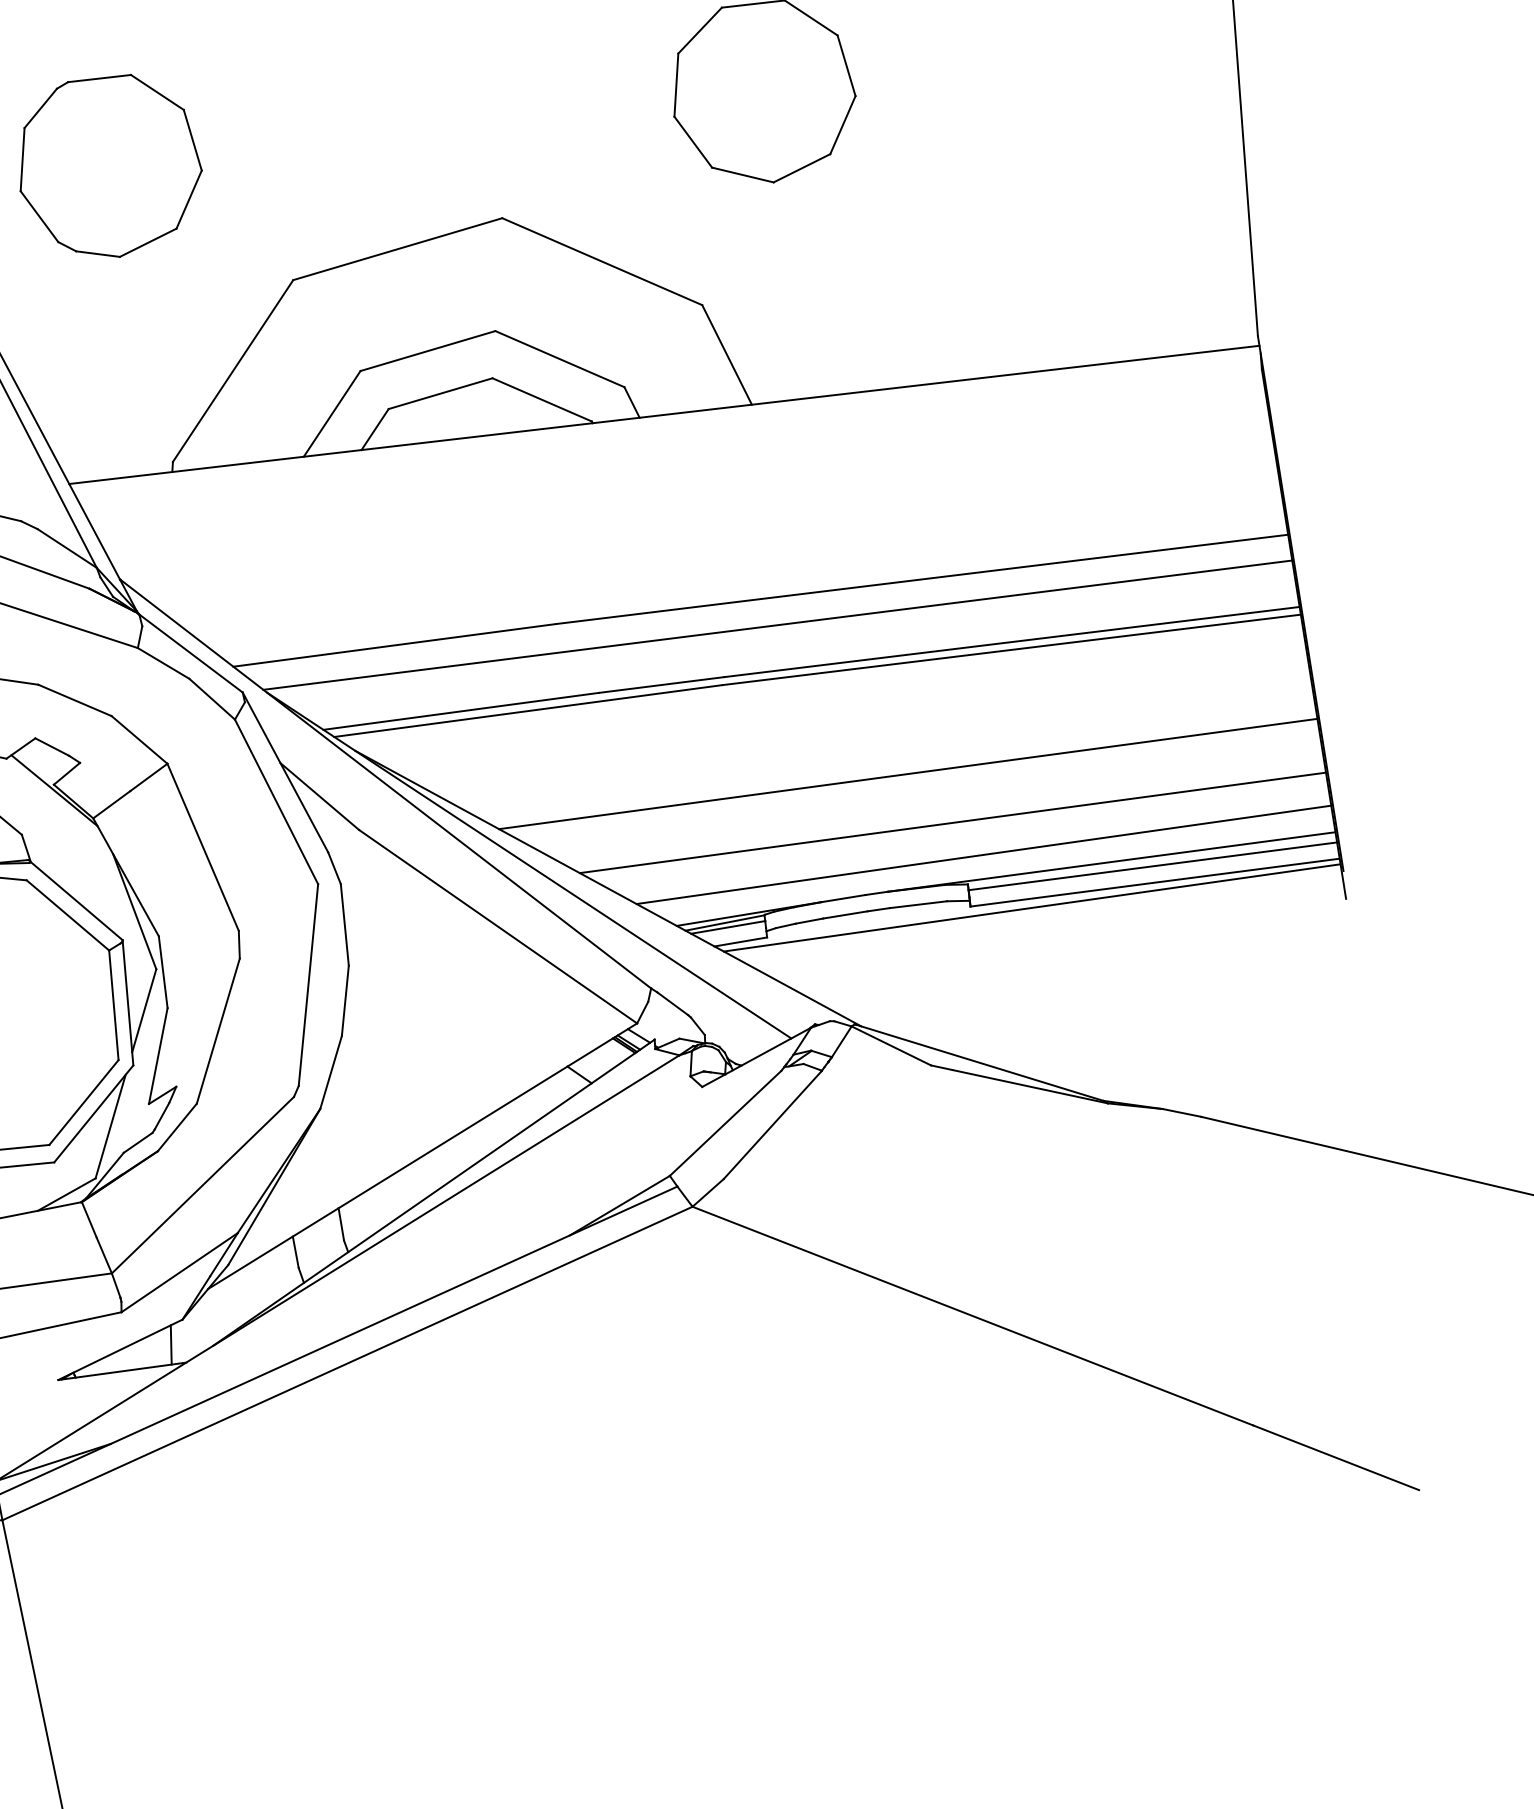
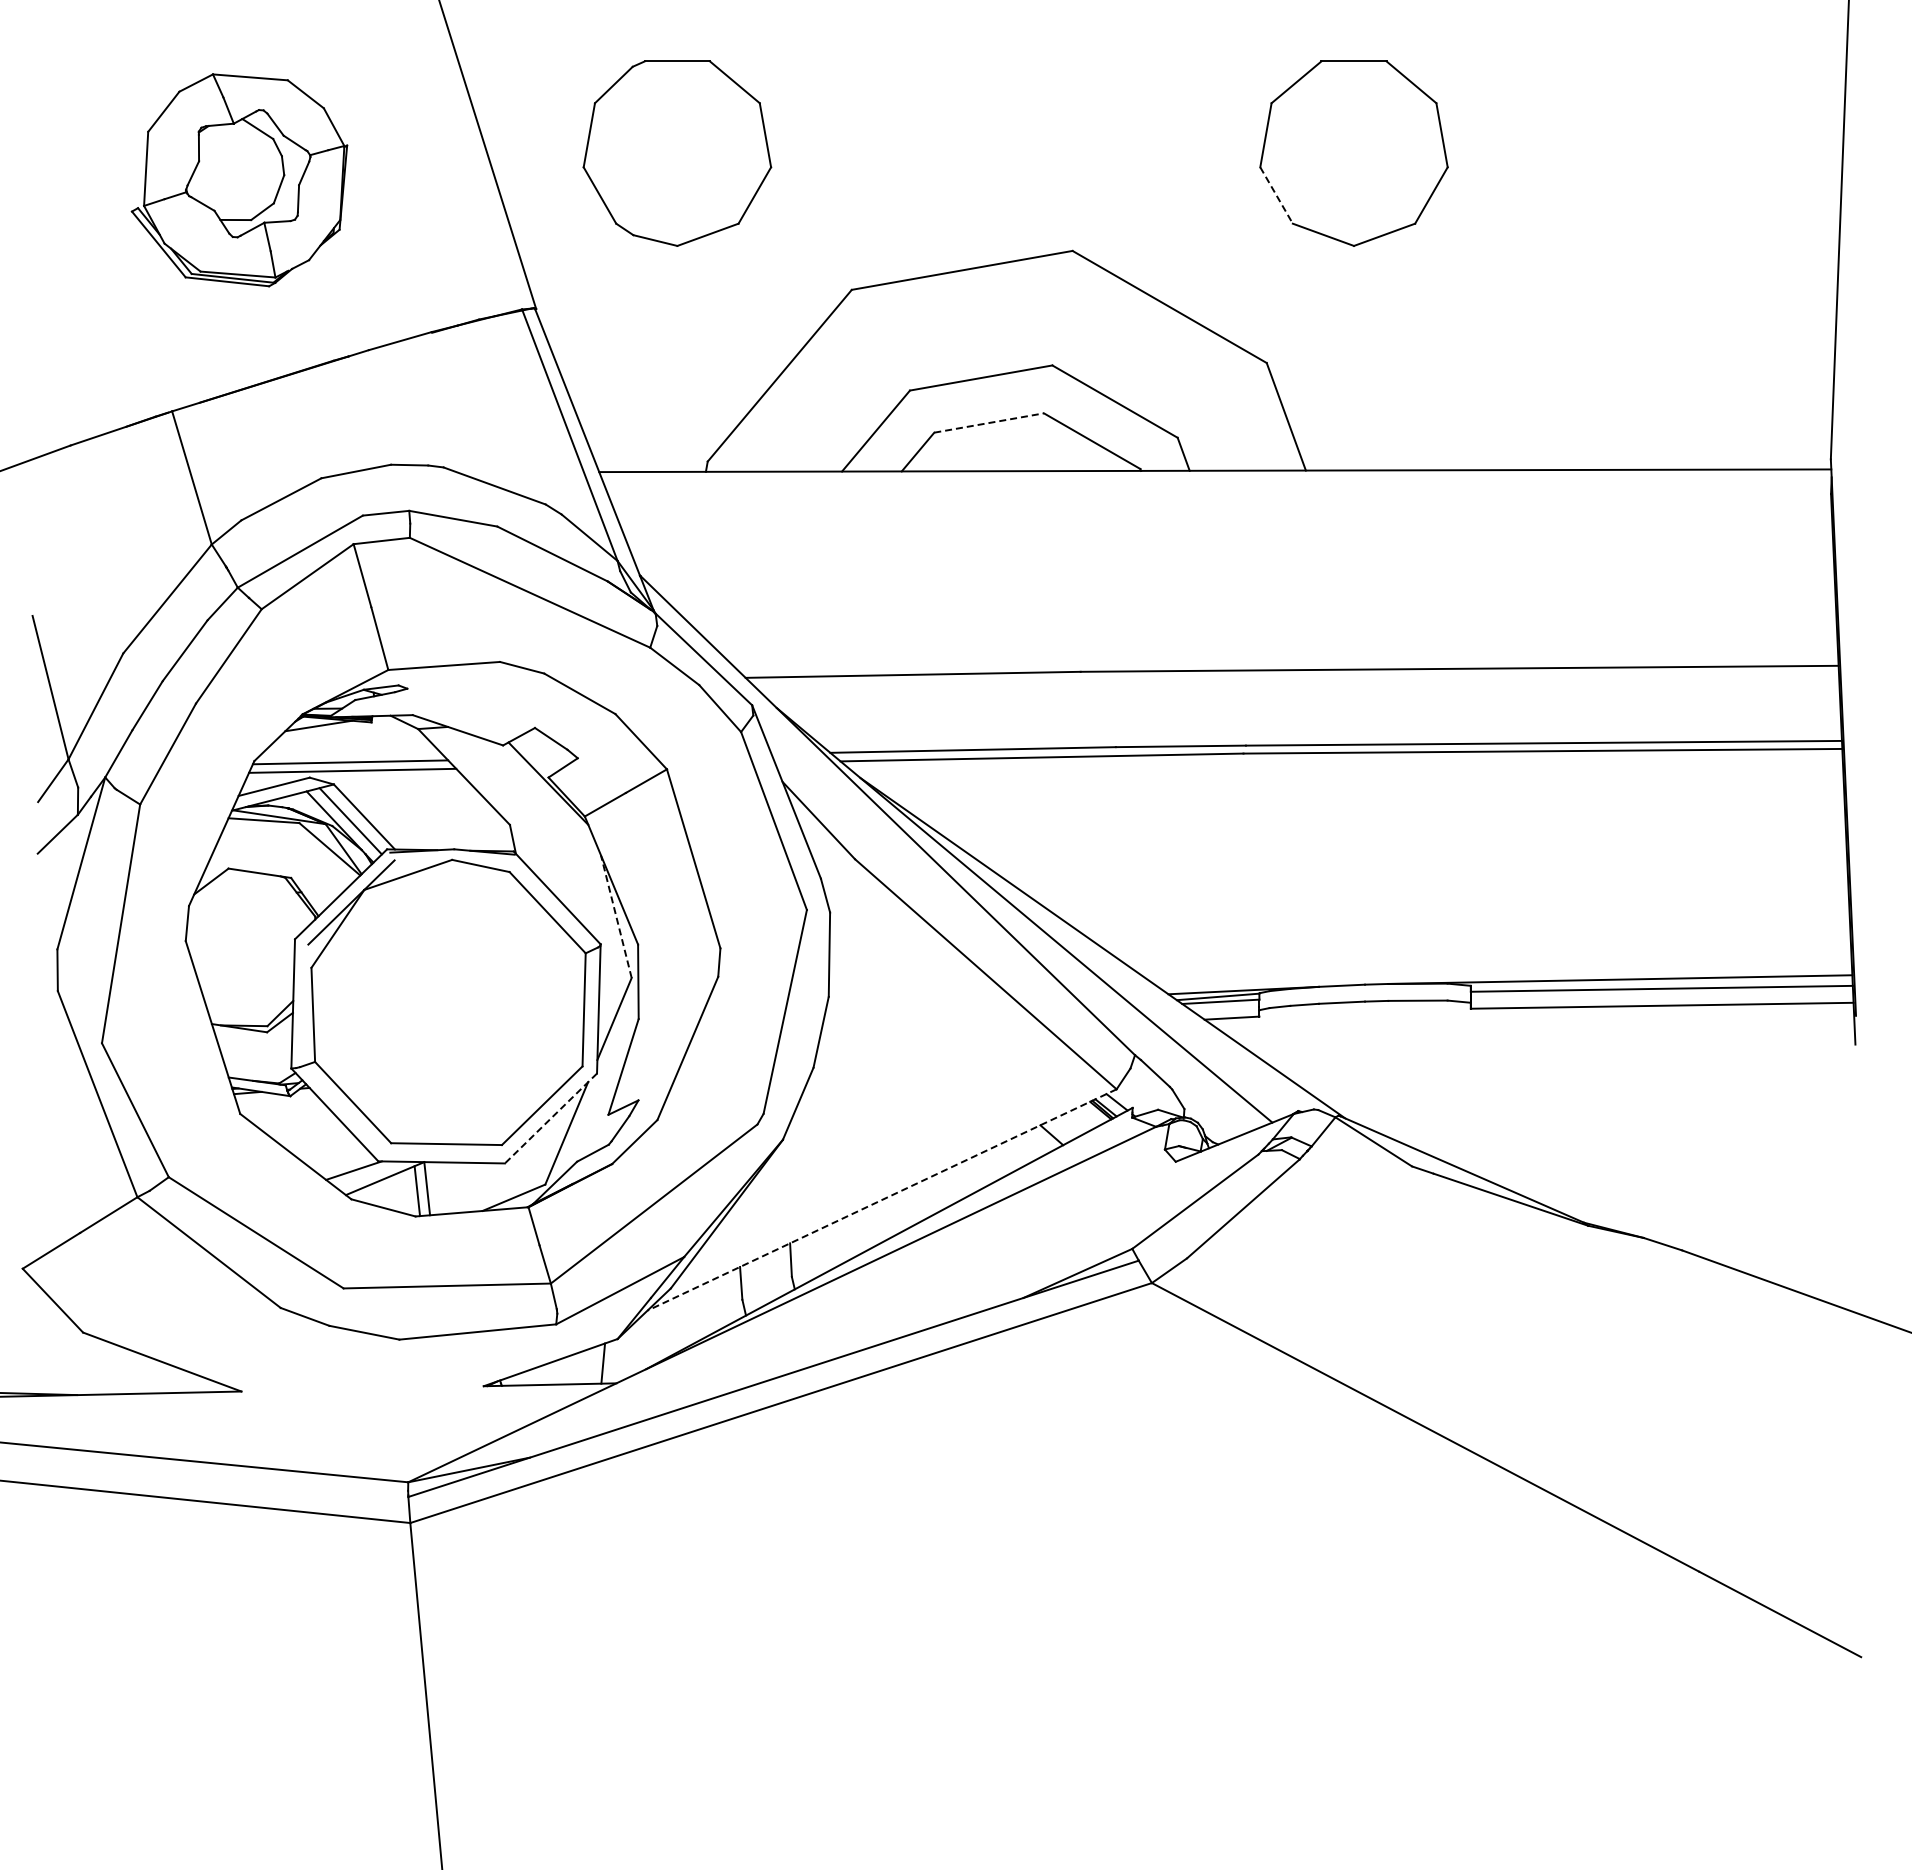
line: (693, 142) -> (1276, 195), solid -> dashed
line: (441, 394) -> (989, 423), solid -> dashed
line: (777, 624) -> (1306, 698), removed
line: (908, 773) -> (1422, 865), removed
line: (952, 823) -> (1462, 921), removed
line: (983, 854) -> (1490, 957), removed
line: (1031, 907) -> (1533, 1016), removed
line: (134, 911) -> (616, 916), solid -> dashed
line: (93, 1113) -> (550, 1118), solid -> dashed
line: (422, 1156) -> (881, 1200), solid -> dashed

